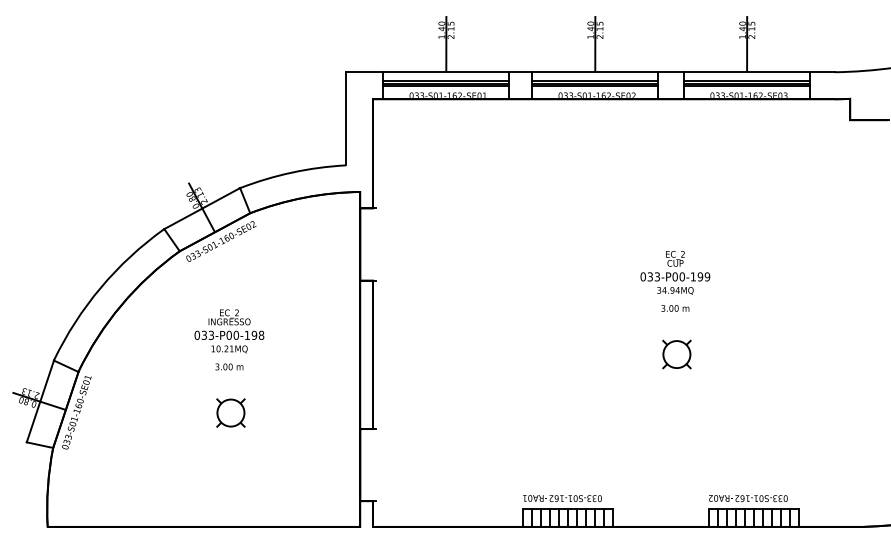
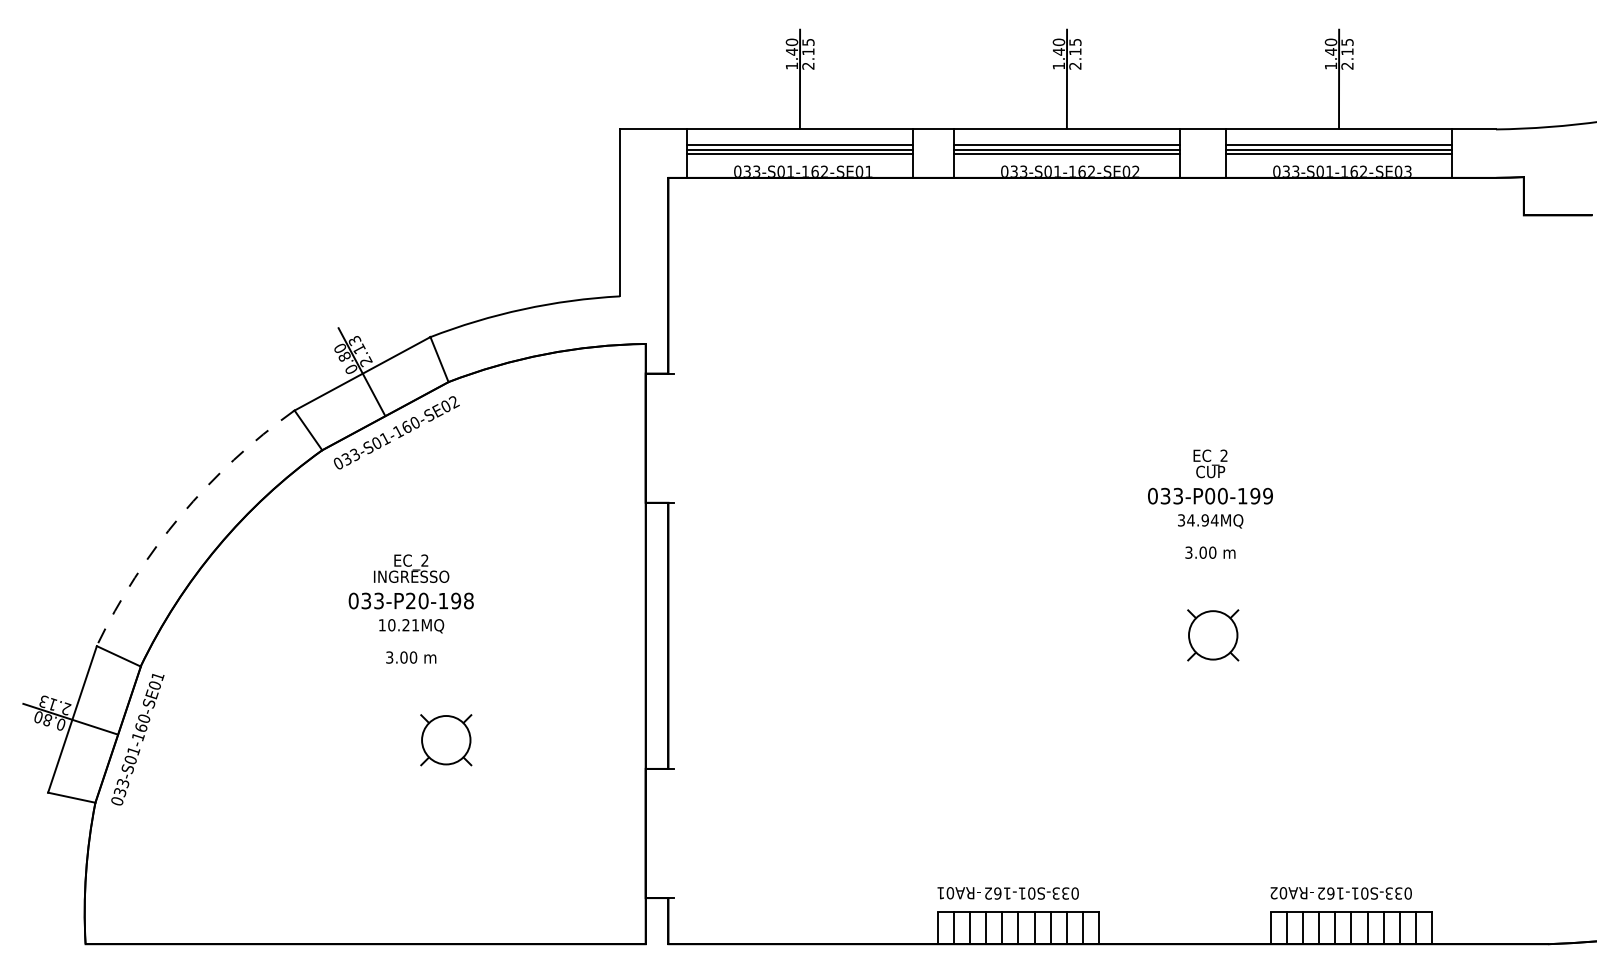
arc: (100, 287) -> (180, 515), solid -> dashed
text: (228, 334) -> (409, 599), 033-P00-198 -> 033-P20-198
part: (230, 412) -> (445, 739), moved

